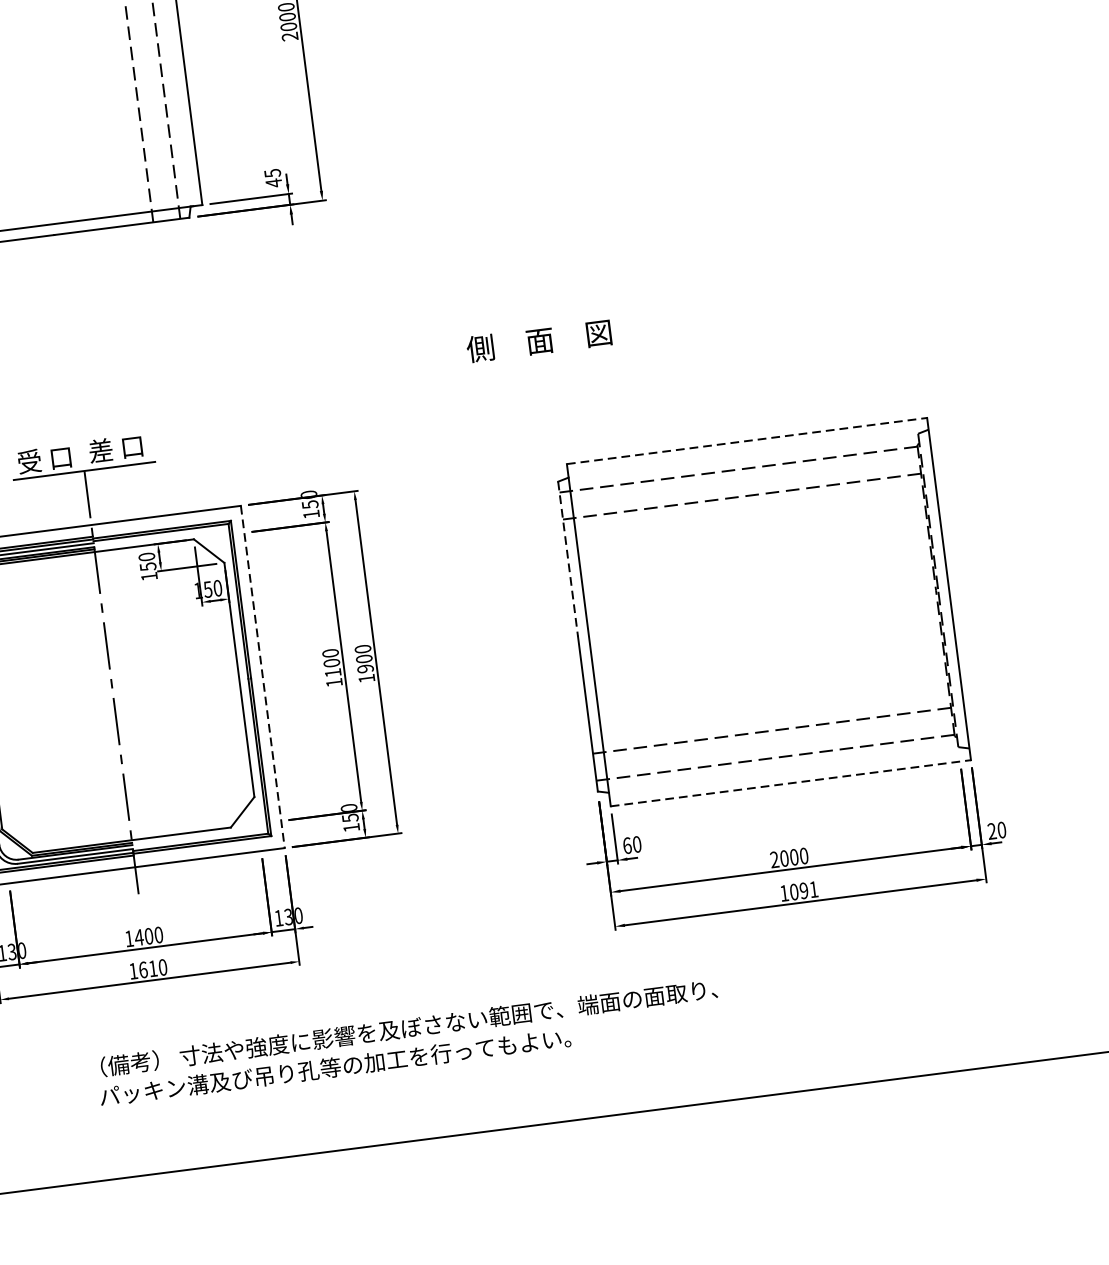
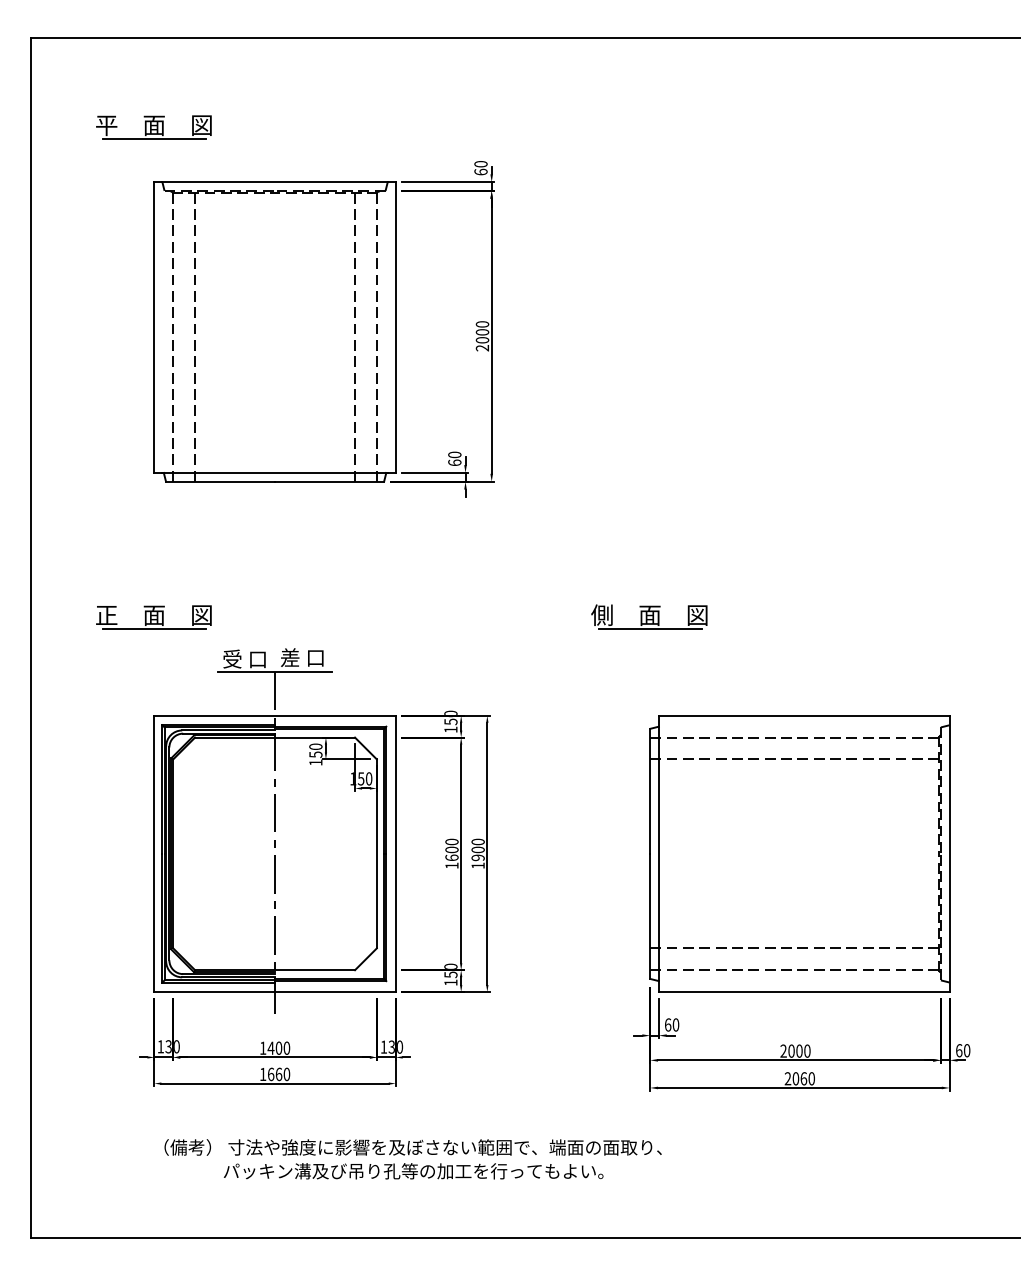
text: (272, 177) -> (454, 458), 45 -> 60
line: (541, 357) -> (649, 628), added
line: (747, 440) -> (804, 715), dashed -> solid
line: (568, 559) -> (650, 791), dashed -> solid
text: (332, 672) -> (451, 857), 1100 -> 1600
line: (262, 677) -> (395, 854), dashed -> solid
line: (791, 783) -> (804, 992), dashed -> solid
text: (992, 831) -> (959, 1050), 20 -> 60
text: (798, 891) -> (799, 1078), 1091 -> 2060
text: (152, 968) -> (278, 1074), 1610 -> 1660
text: (408, 1028) -> (412, 1147), moved

